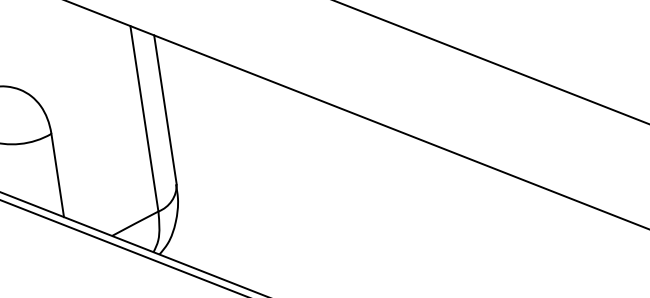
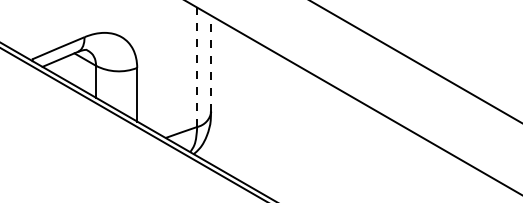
line: (165, 109) -> (211, 63), solid -> dashed
line: (144, 119) -> (197, 67), solid -> dashed

